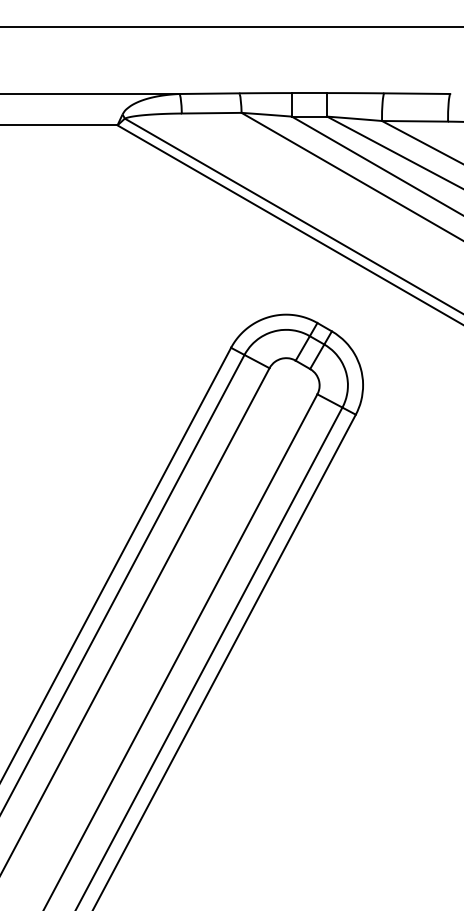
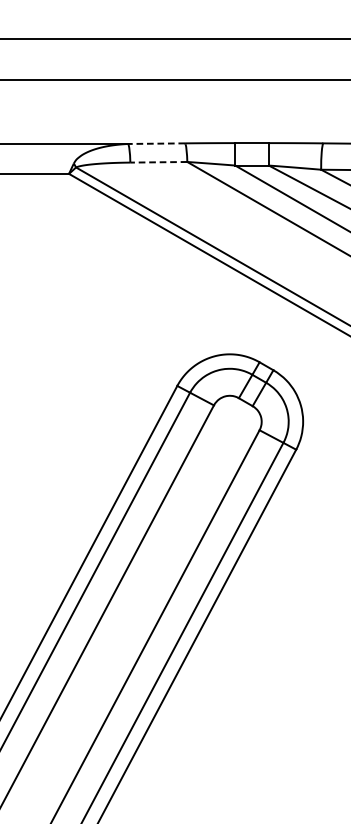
line: (209, 93) -> (156, 143), solid -> dashed
line: (211, 113) -> (158, 162), solid -> dashed

